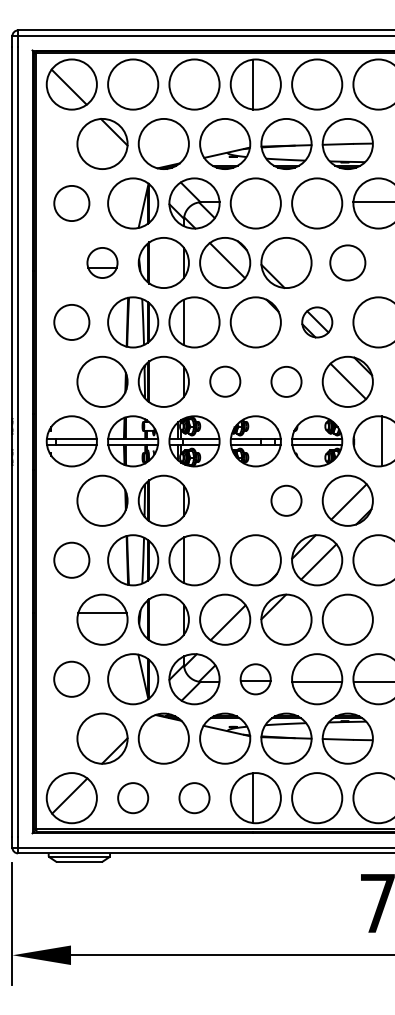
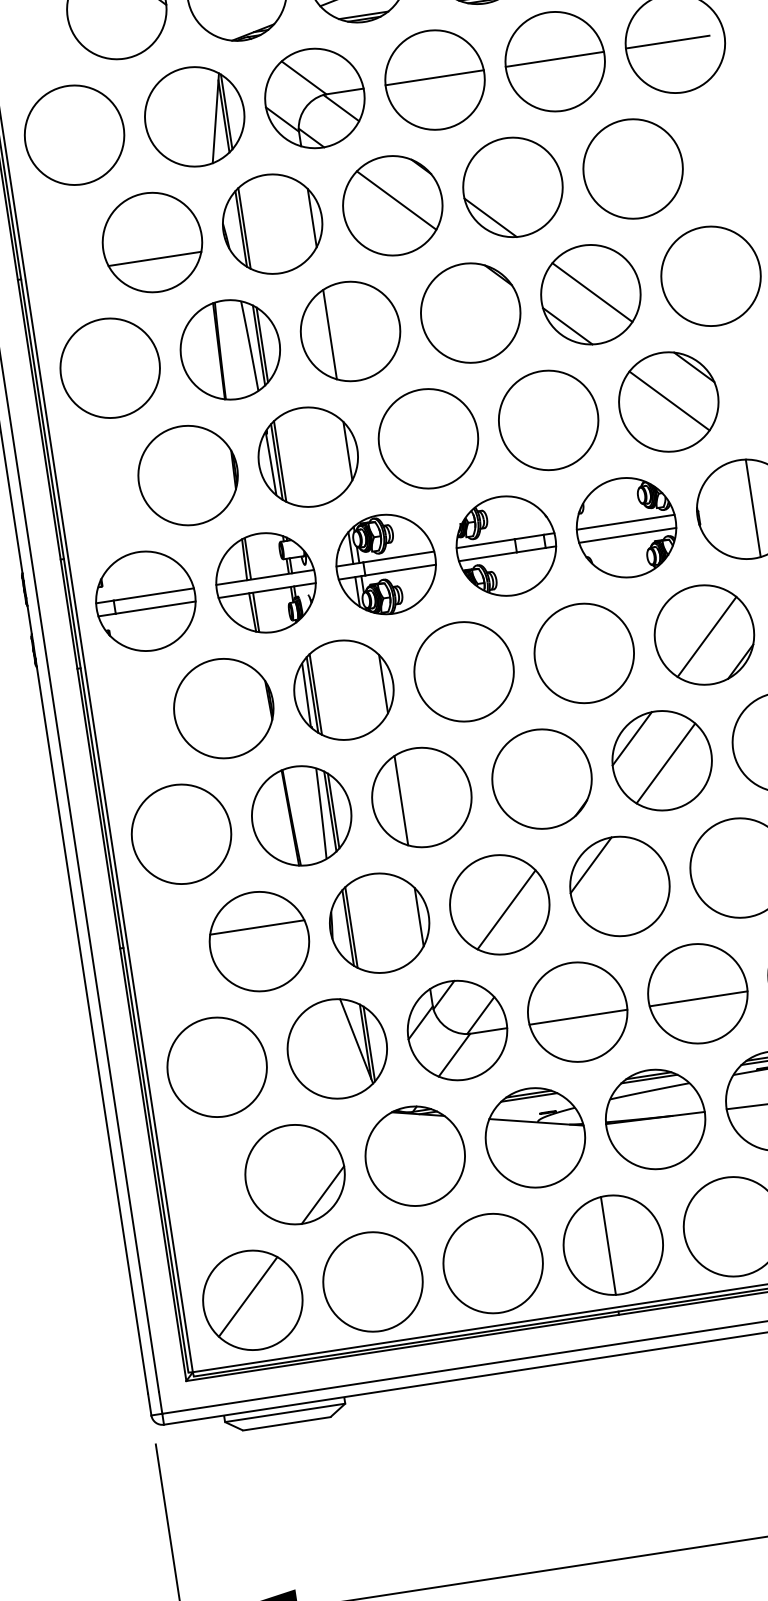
line: (255, 202) -> (434, 78), added
line: (317, 202) -> (555, 59), added
circle: (71, 203) -> (73, 135), size x1.43
part: (102, 262) -> (152, 241), size x1.67
circle: (347, 262) -> (632, 168), size x1.43
circle: (71, 322) -> (109, 368), size x1.43
part: (317, 322) -> (591, 294), size x1.67
circle: (225, 381) -> (428, 437), size x1.67
circle: (286, 381) -> (548, 419), size x1.67
circle: (225, 500) -> (464, 671), added
circle: (286, 500) -> (584, 652), size x1.67
circle: (71, 560) -> (180, 834), size x1.43
circle: (71, 679) -> (216, 1067), size x1.43
part: (255, 679) -> (577, 1012), size x1.67
circle: (133, 798) -> (373, 1282), size x1.67
circle: (194, 798) -> (493, 1264), size x1.67

